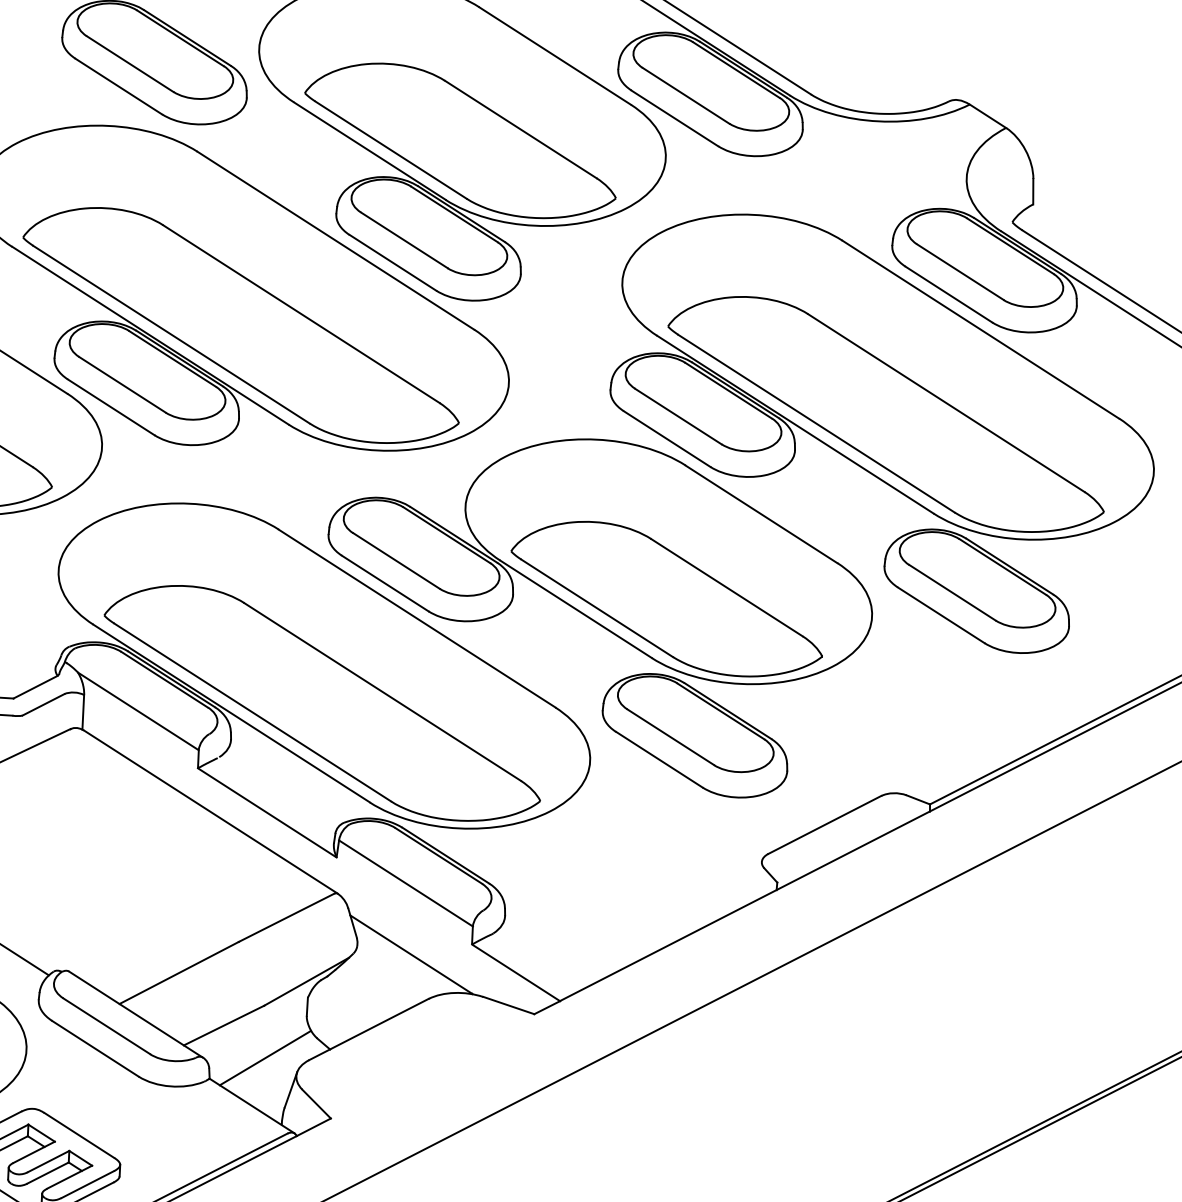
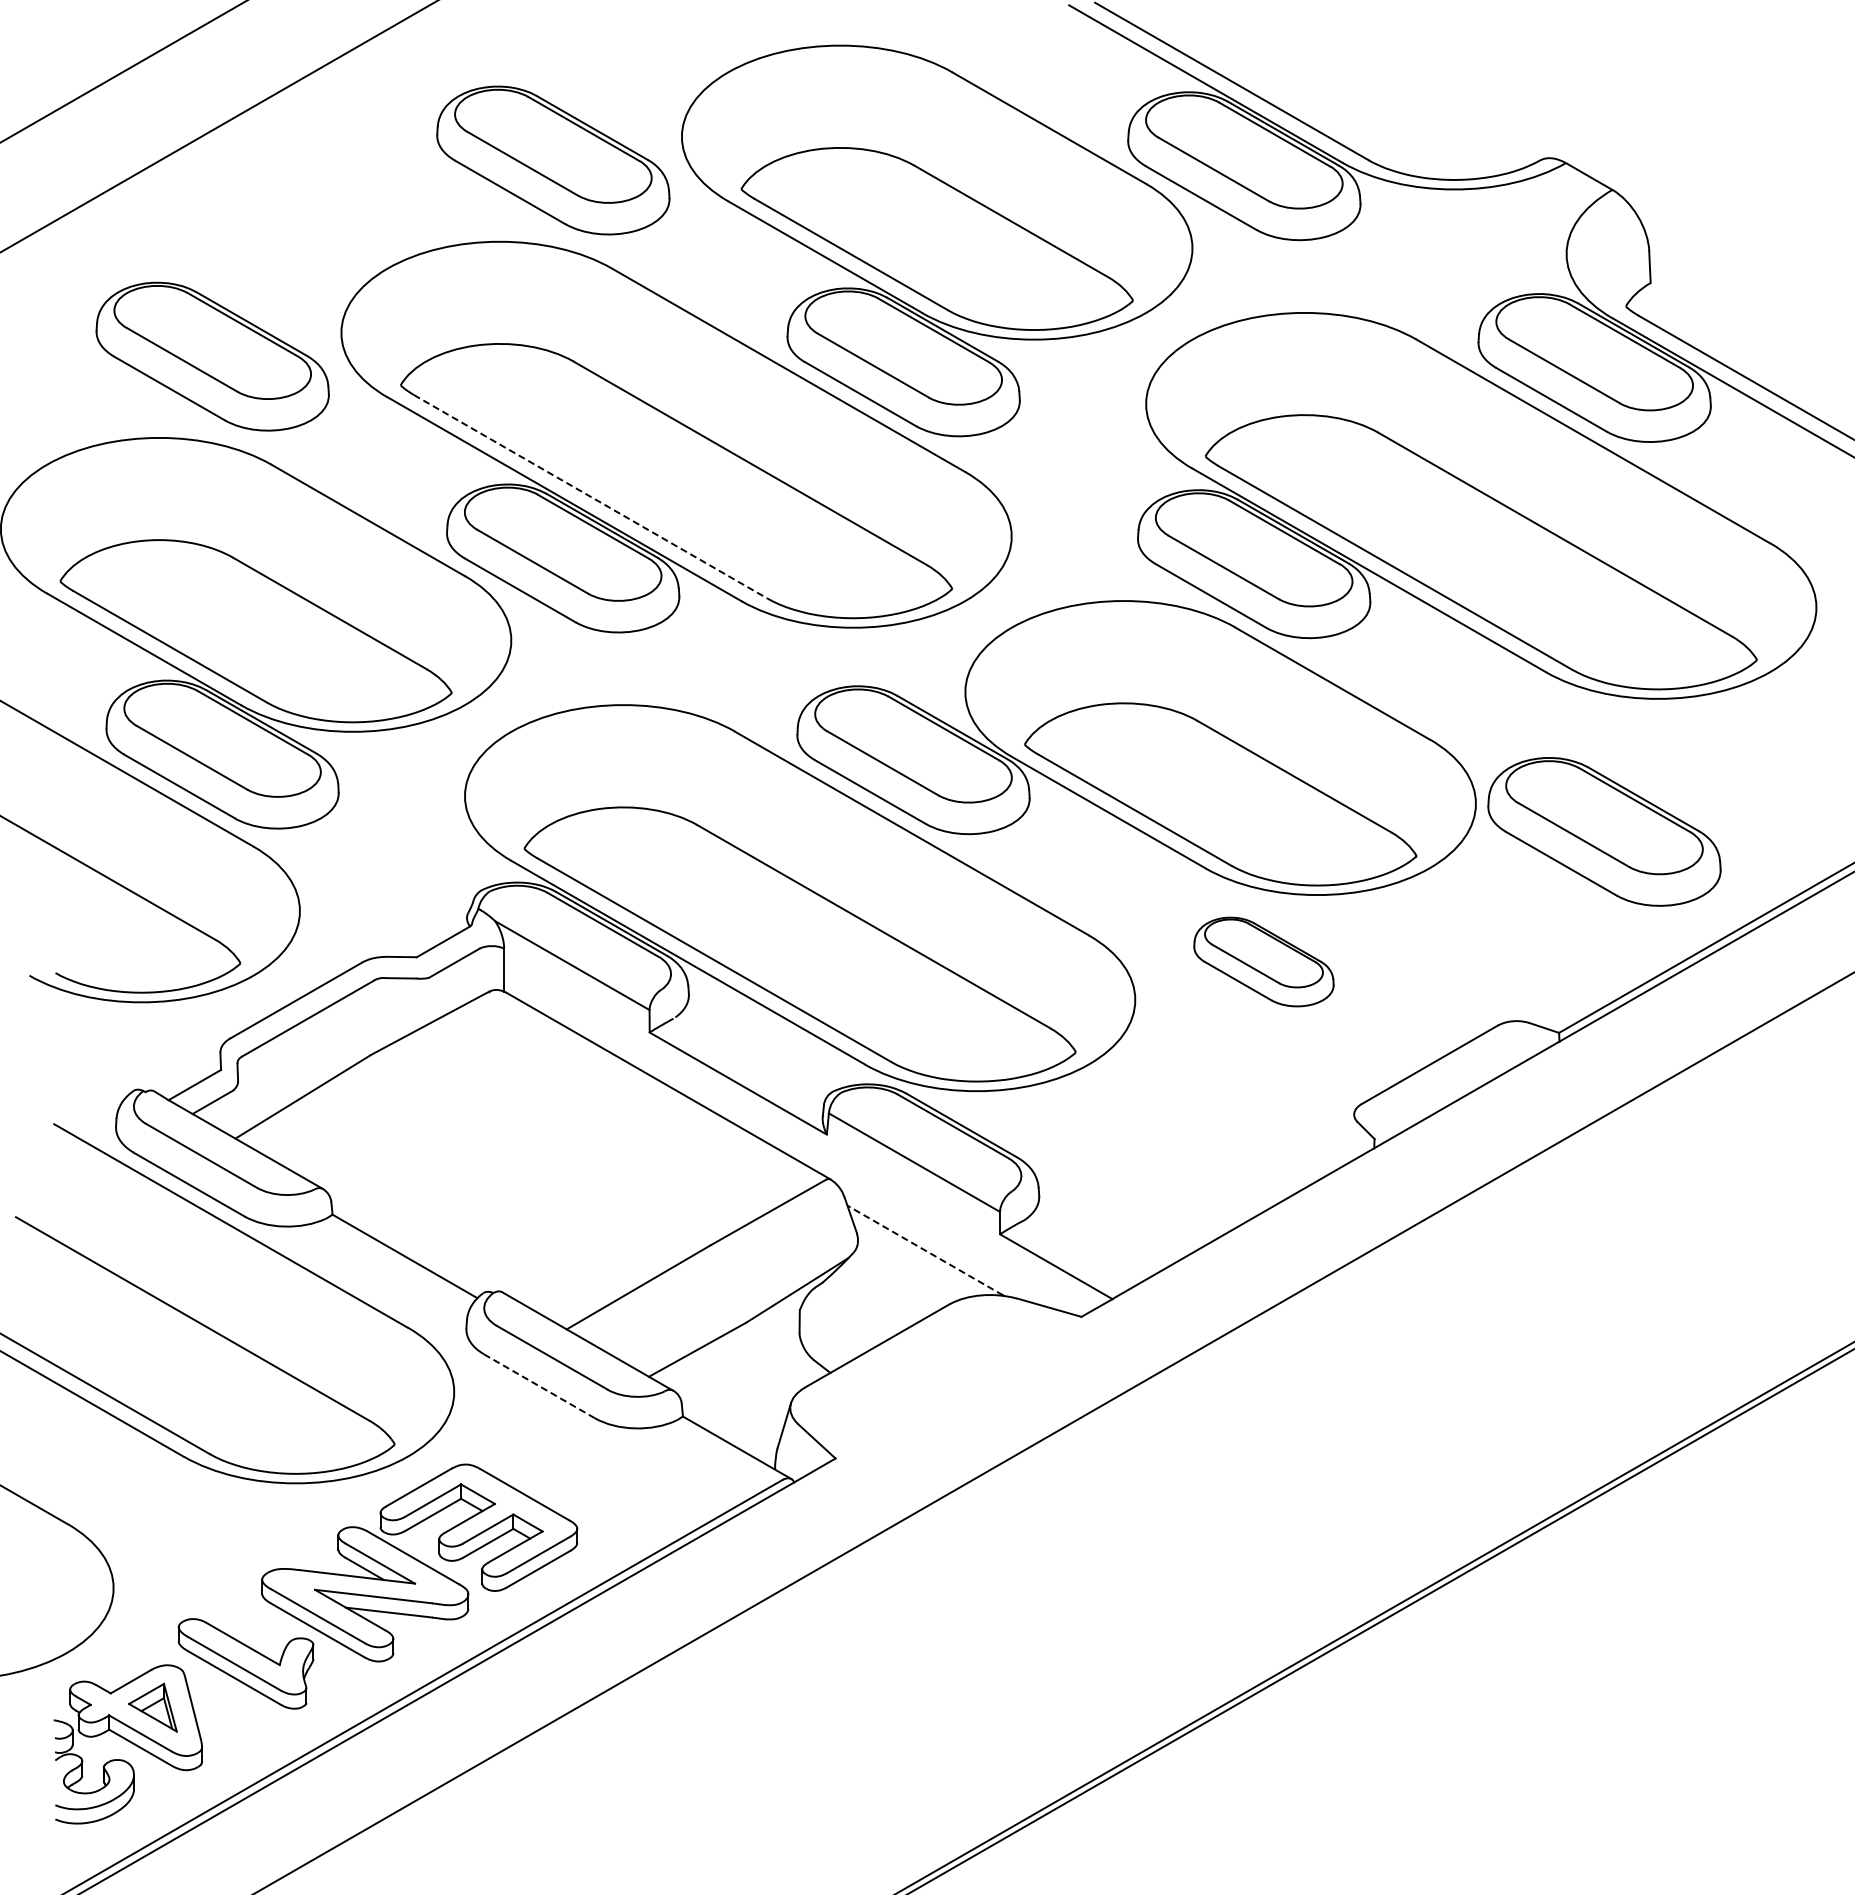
line: (171, 334) -> (590, 496), solid -> dashed
part: (977, 590) -> (1604, 831), moved
part: (694, 735) -> (1263, 961), size x0.6
line: (411, 954) -> (925, 1250), solid -> dashed
line: (95, 1048) -> (539, 1386), solid -> dashed
line: (265, 1058) -> (750, 1387), removed

